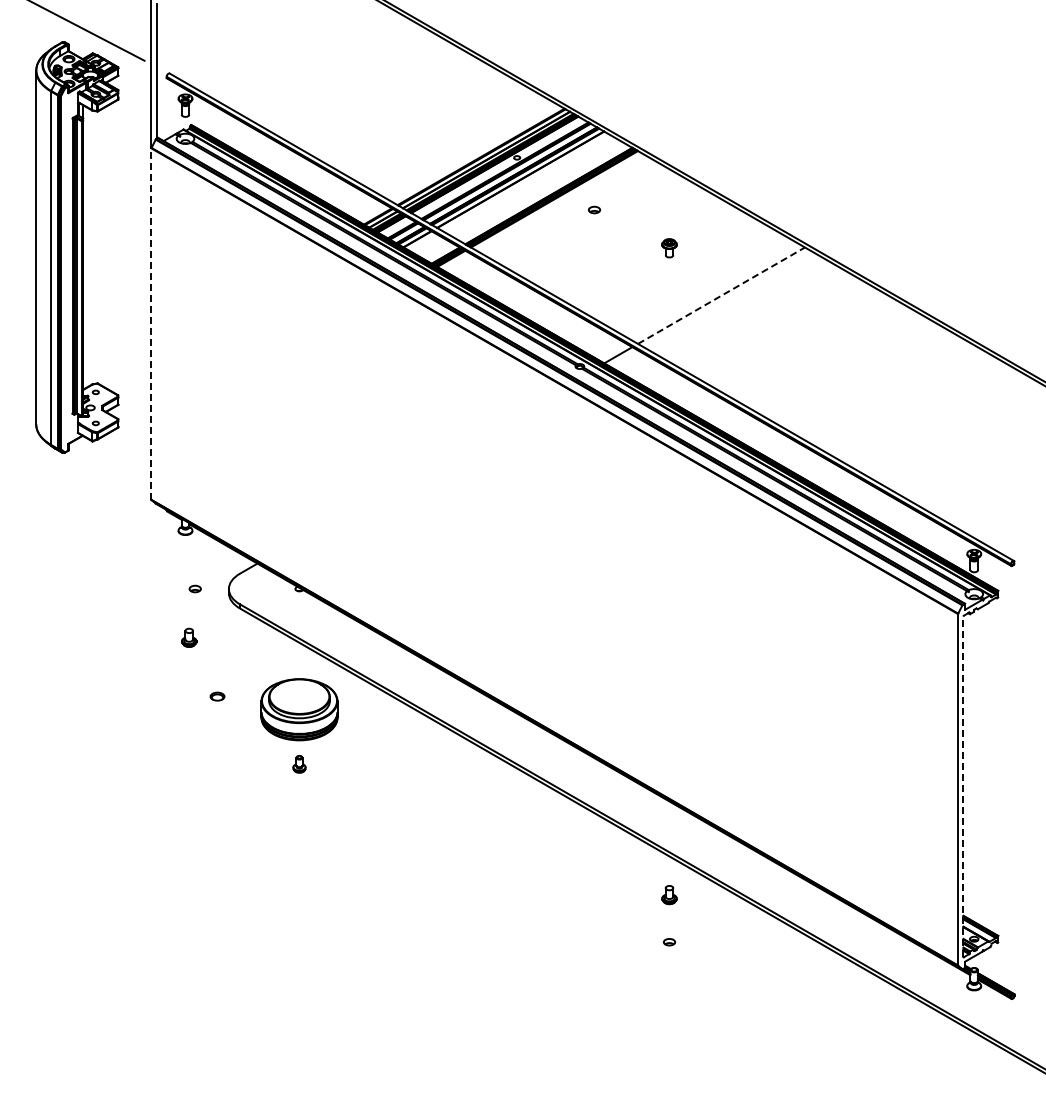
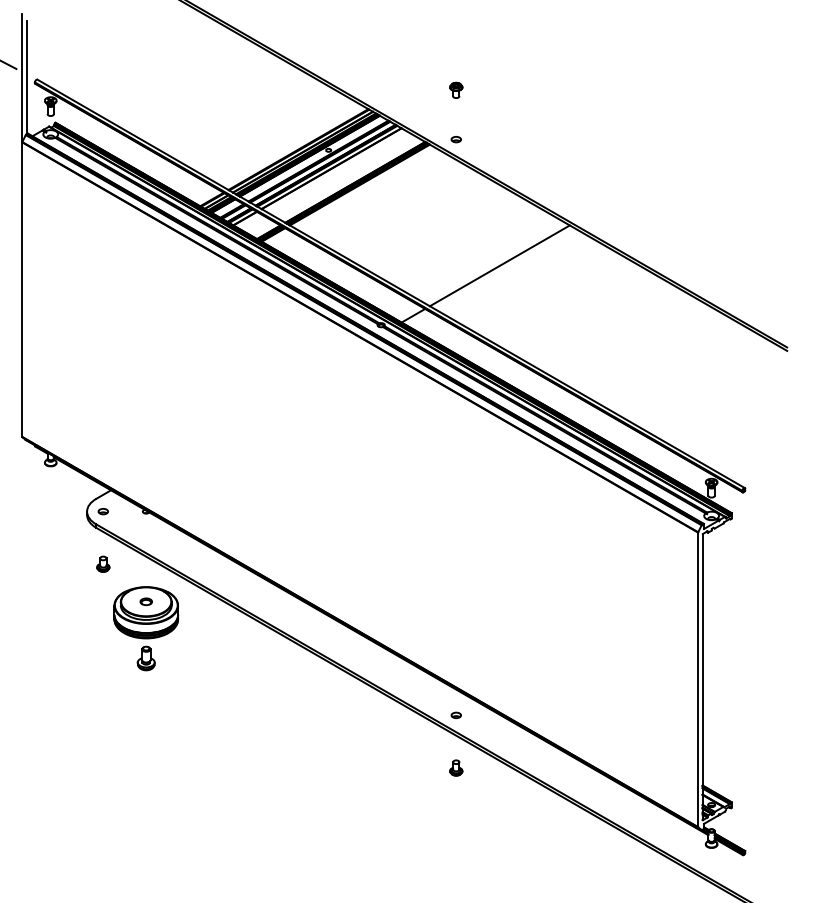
part: (594, 209) -> (456, 139), moved
part: (669, 248) -> (456, 90), moved
line: (721, 295) -> (499, 265), dashed -> solid
line: (151, 324) -> (22, 289), dashed -> solid
part: (194, 588) -> (102, 511), moved
part: (189, 637) -> (103, 563), moved
part: (217, 696) -> (146, 601), moved
part: (299, 764) -> (146, 658), size x1.67
line: (963, 786) -> (702, 677), dashed -> solid
part: (669, 942) -> (456, 715), moved

